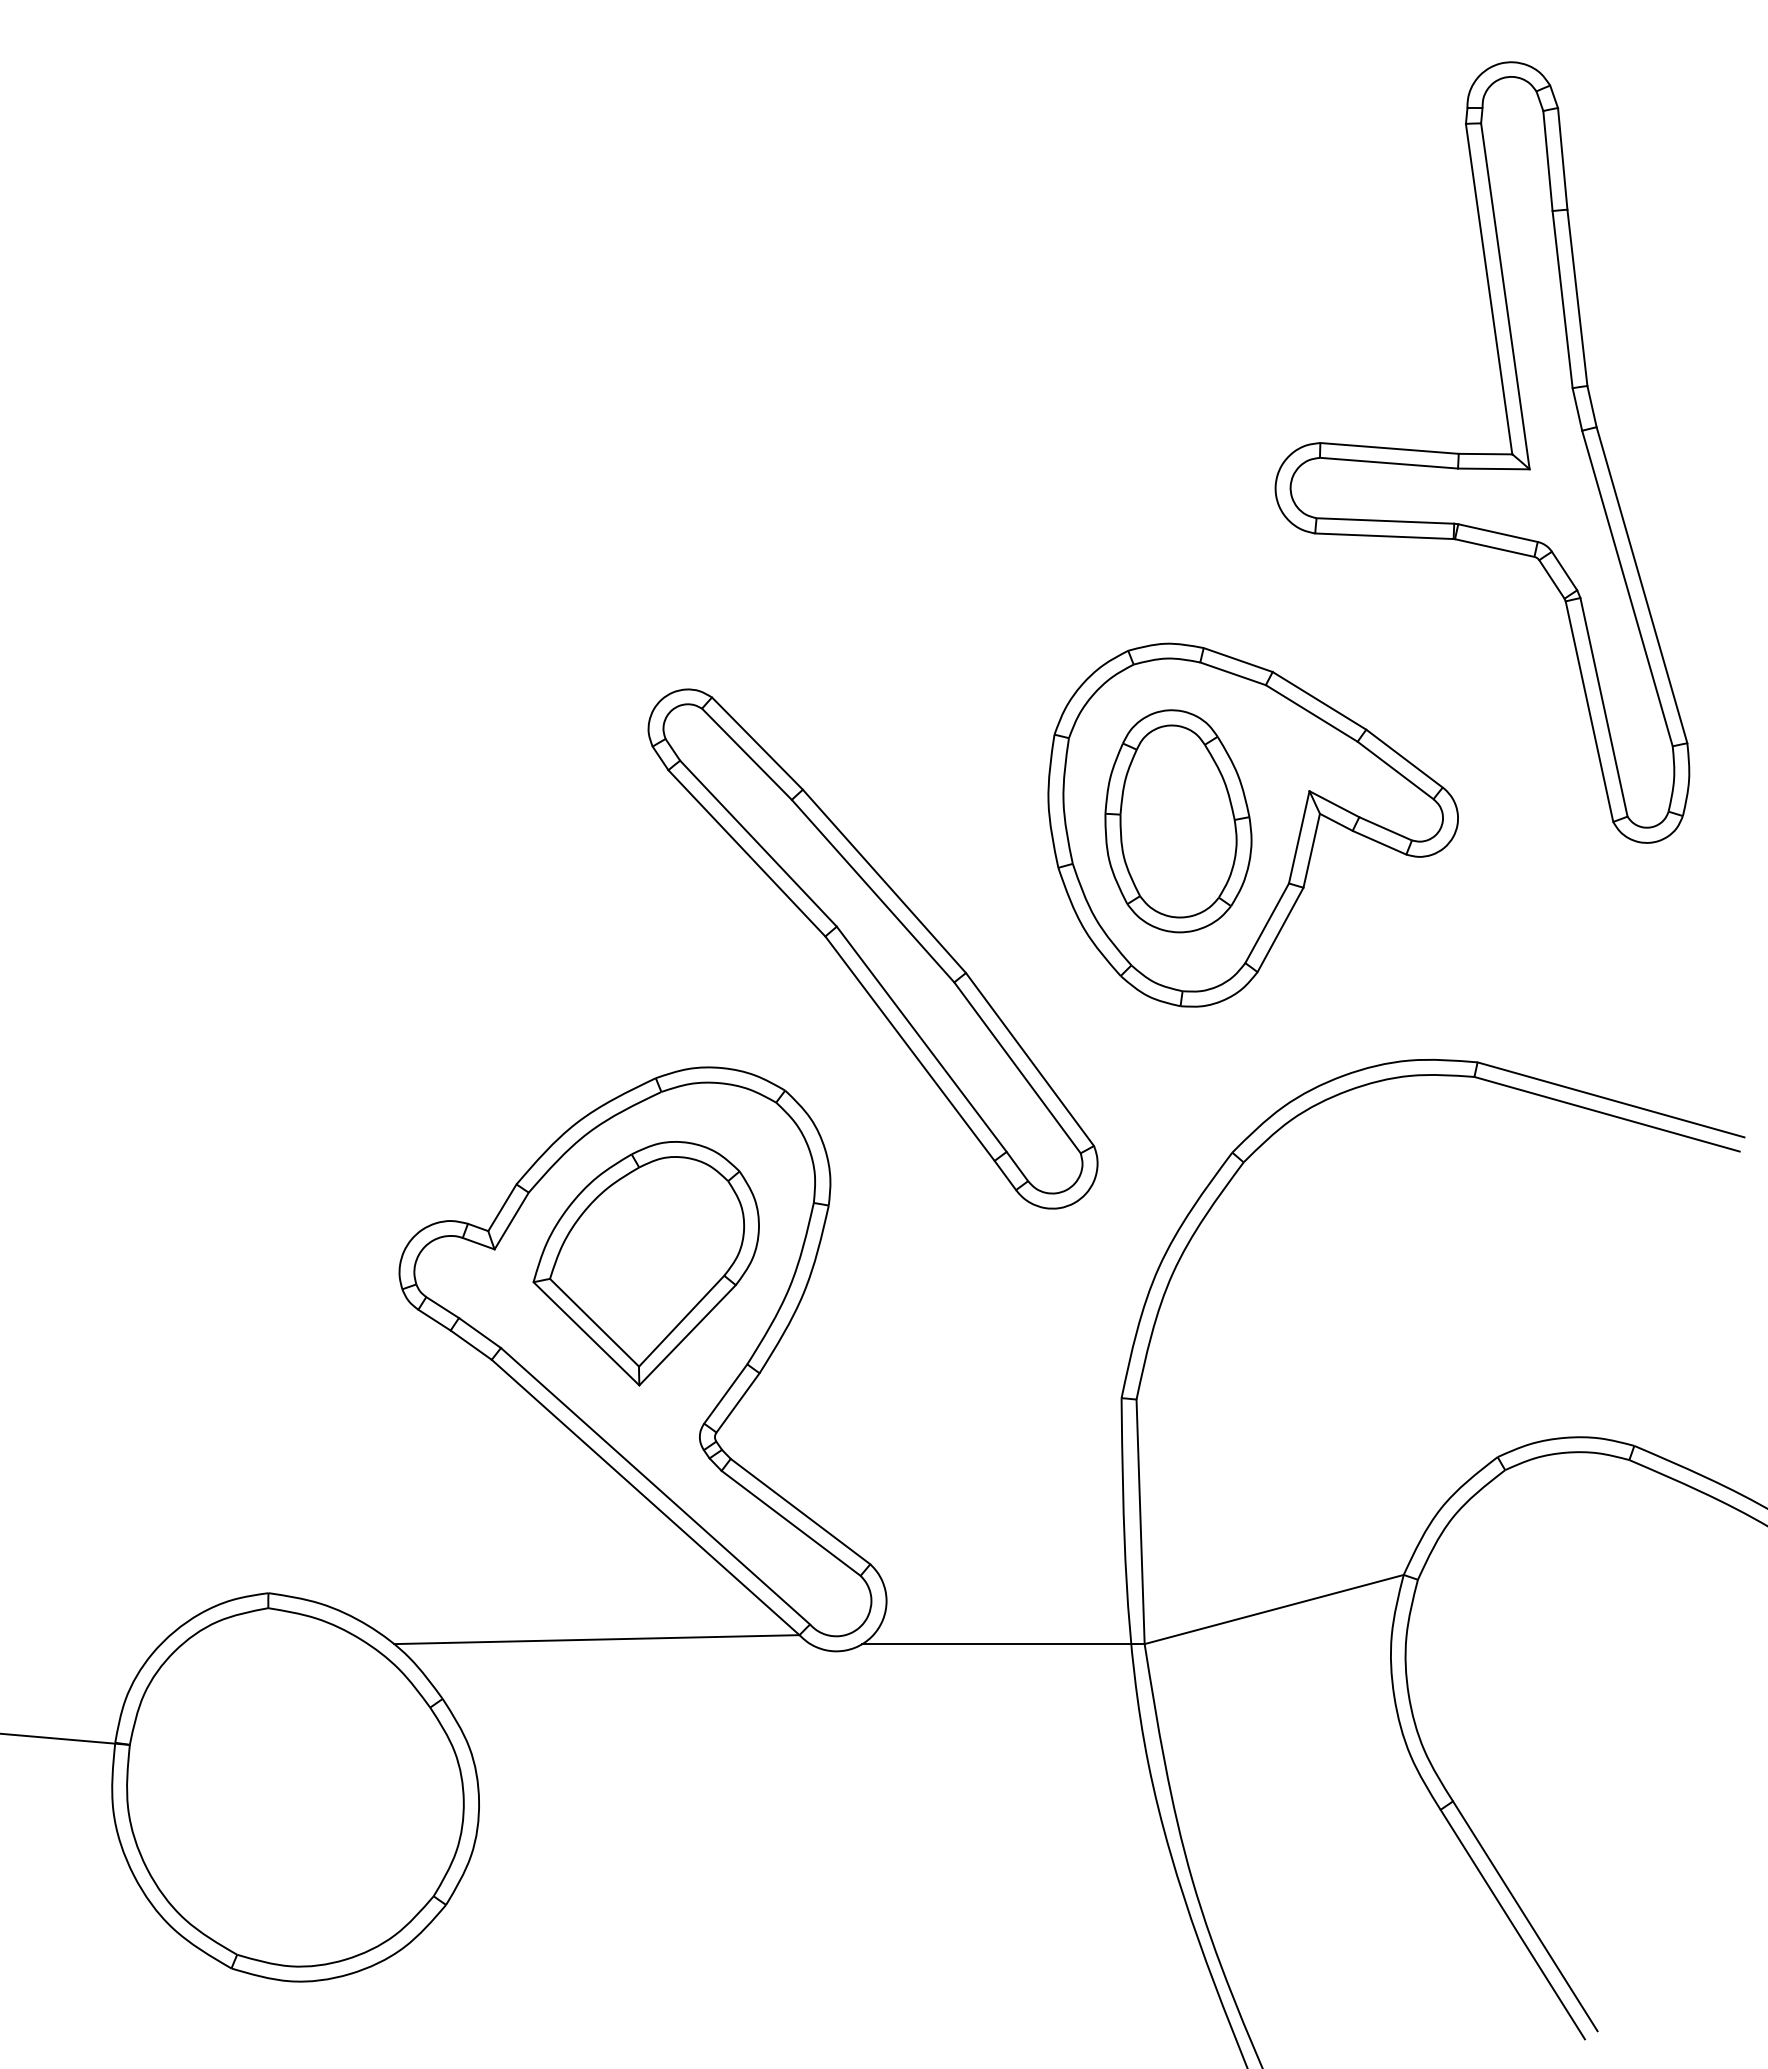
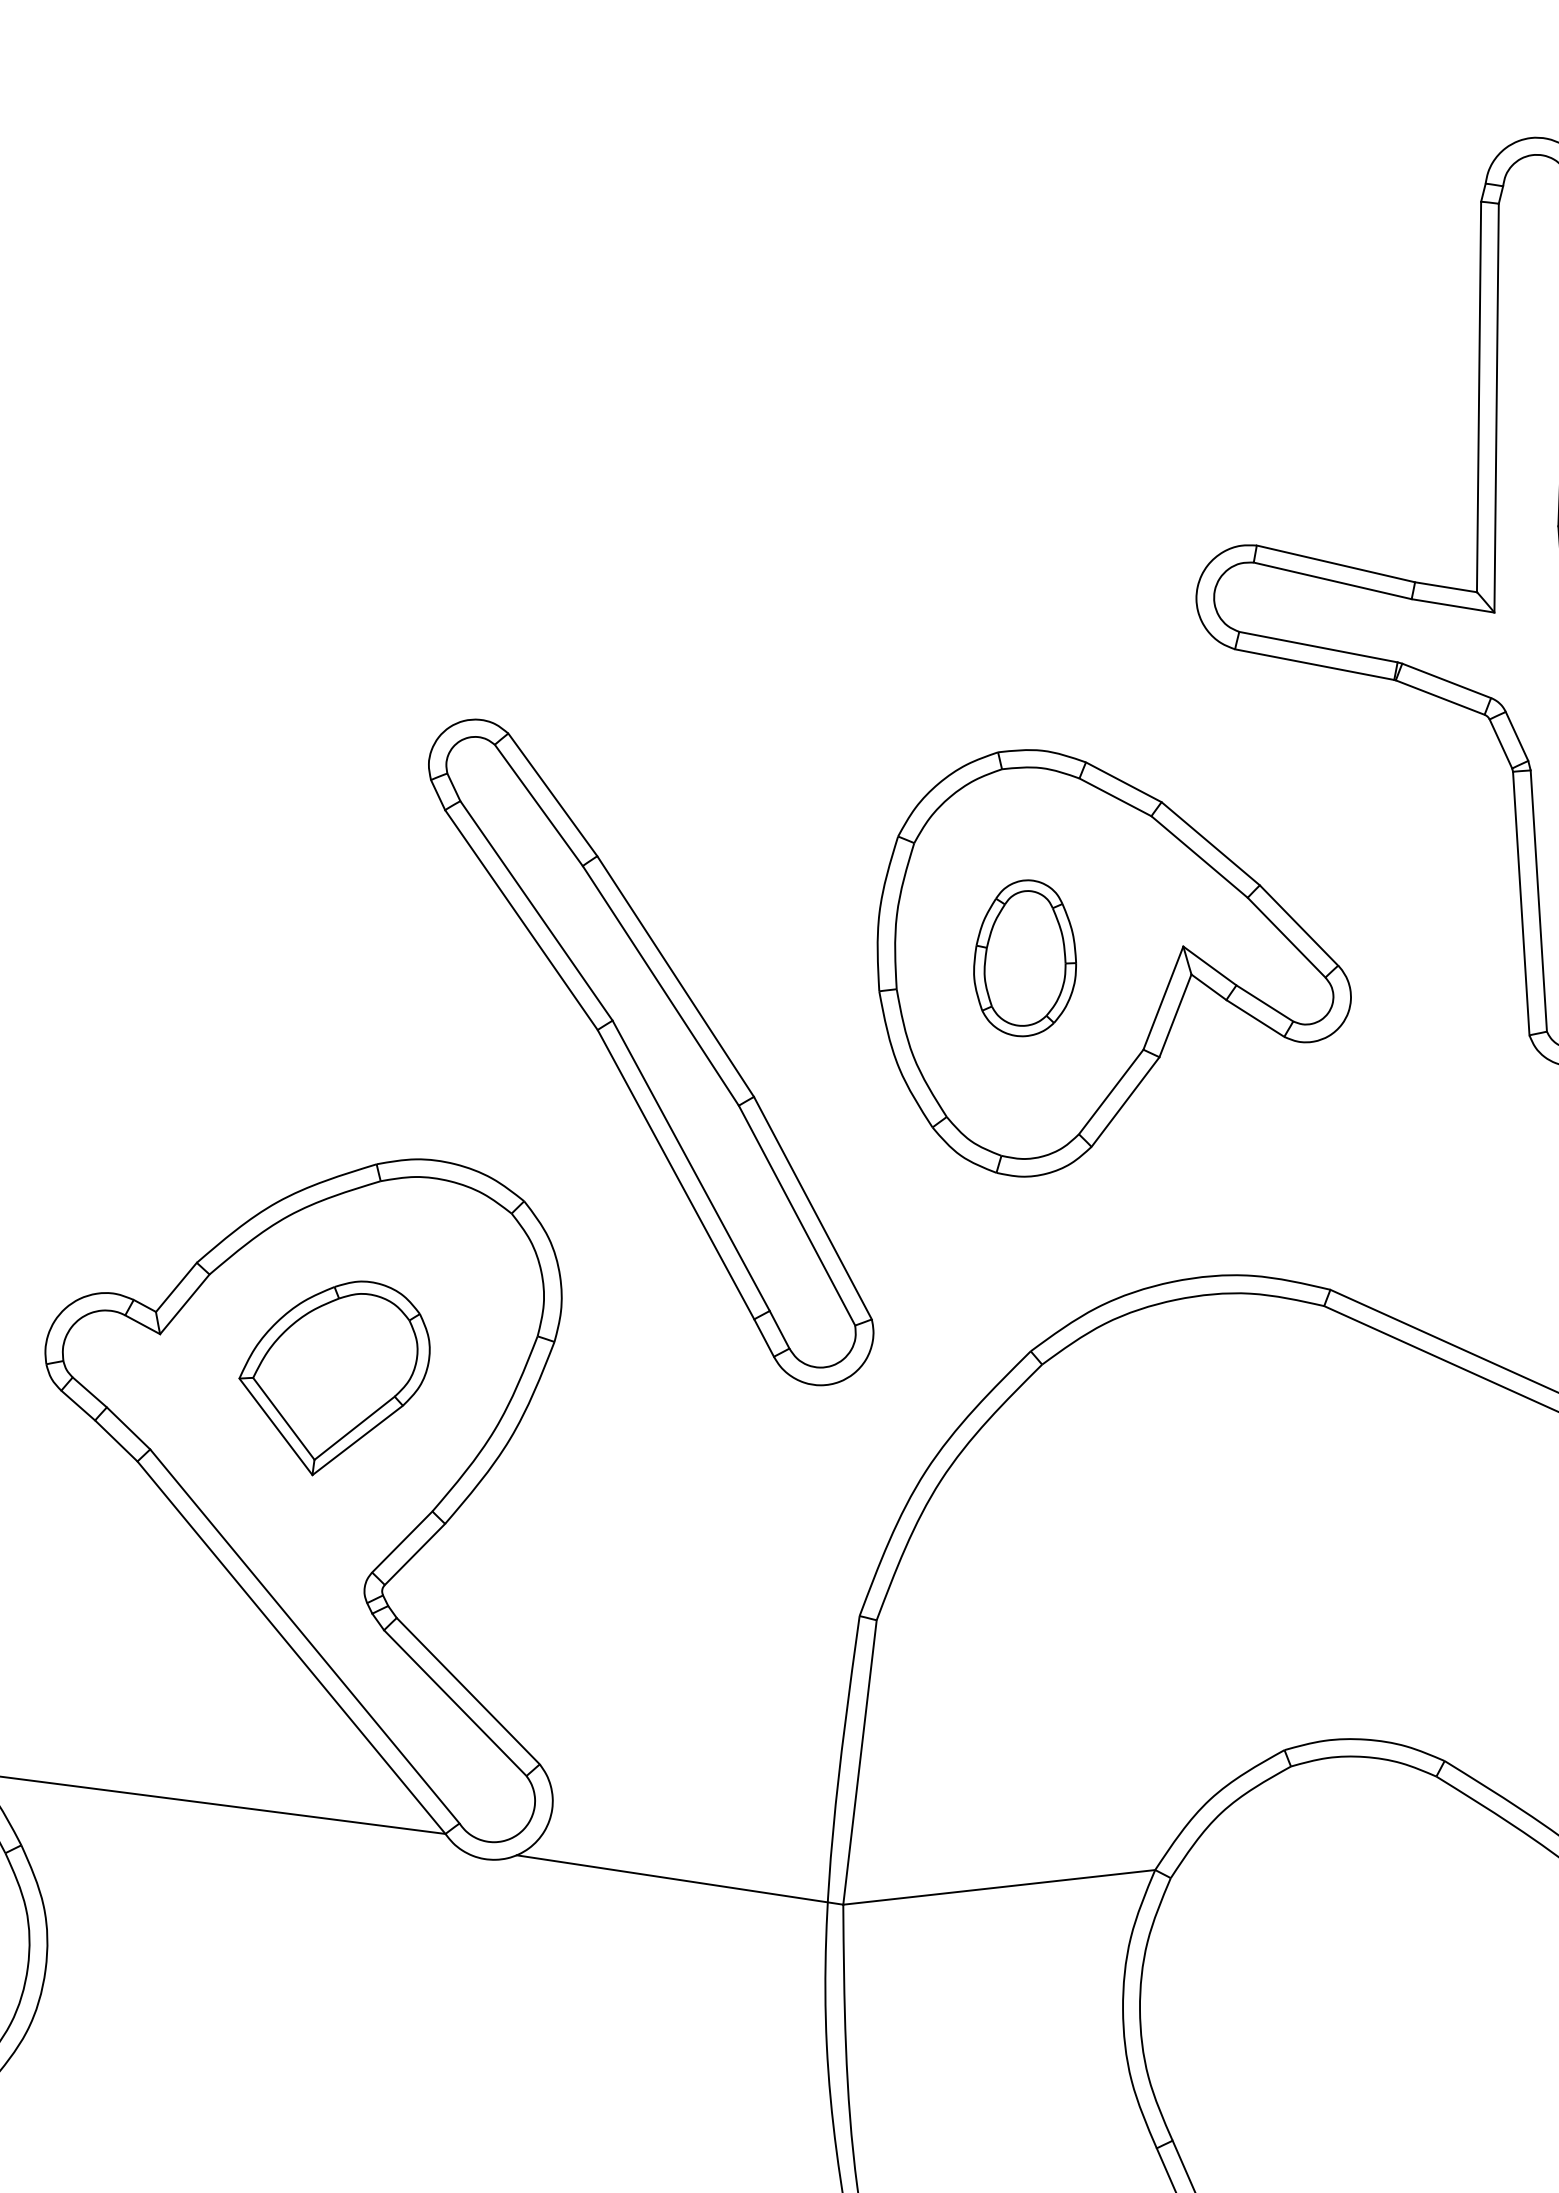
part: (1178, 821) -> (1026, 958), size x0.6
part: (645, 1263) -> (332, 1376), size x0.7

